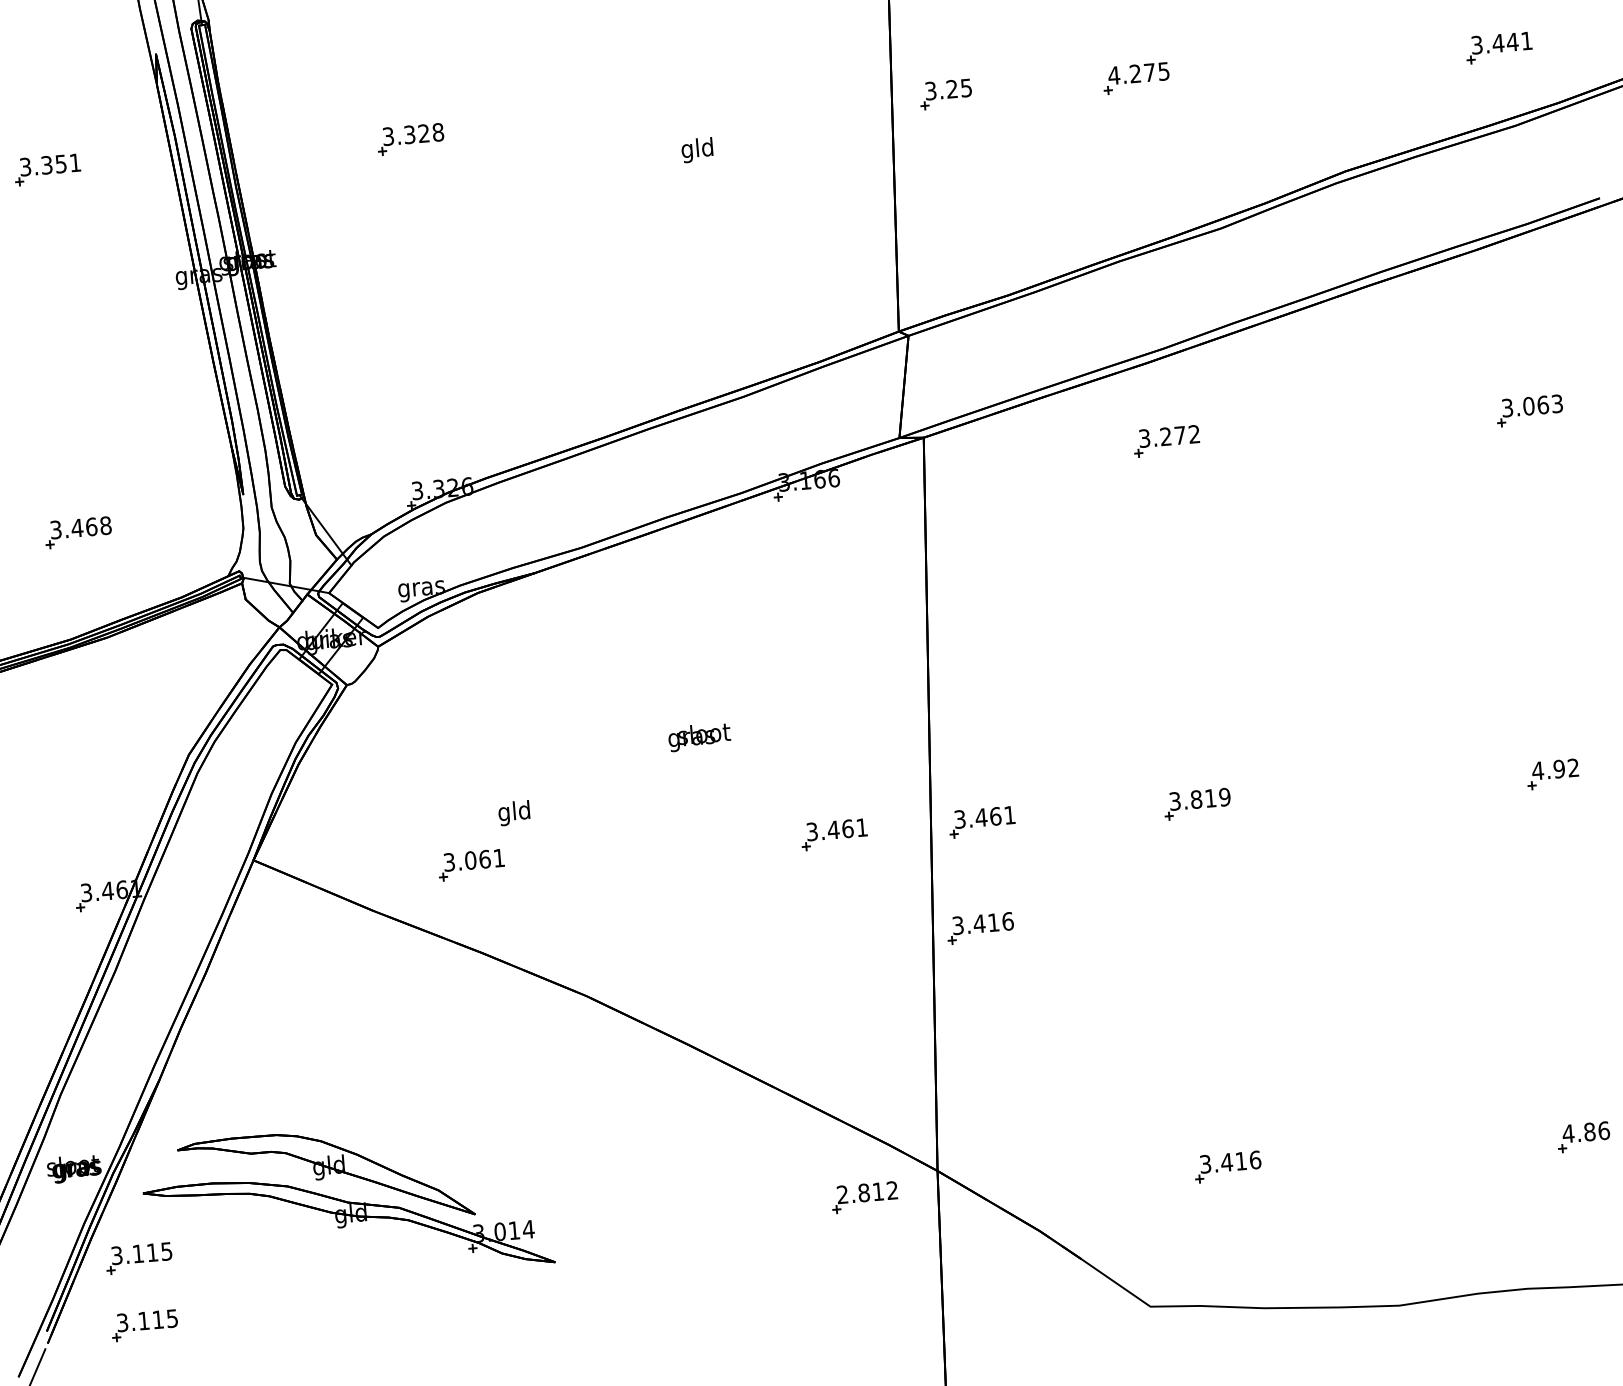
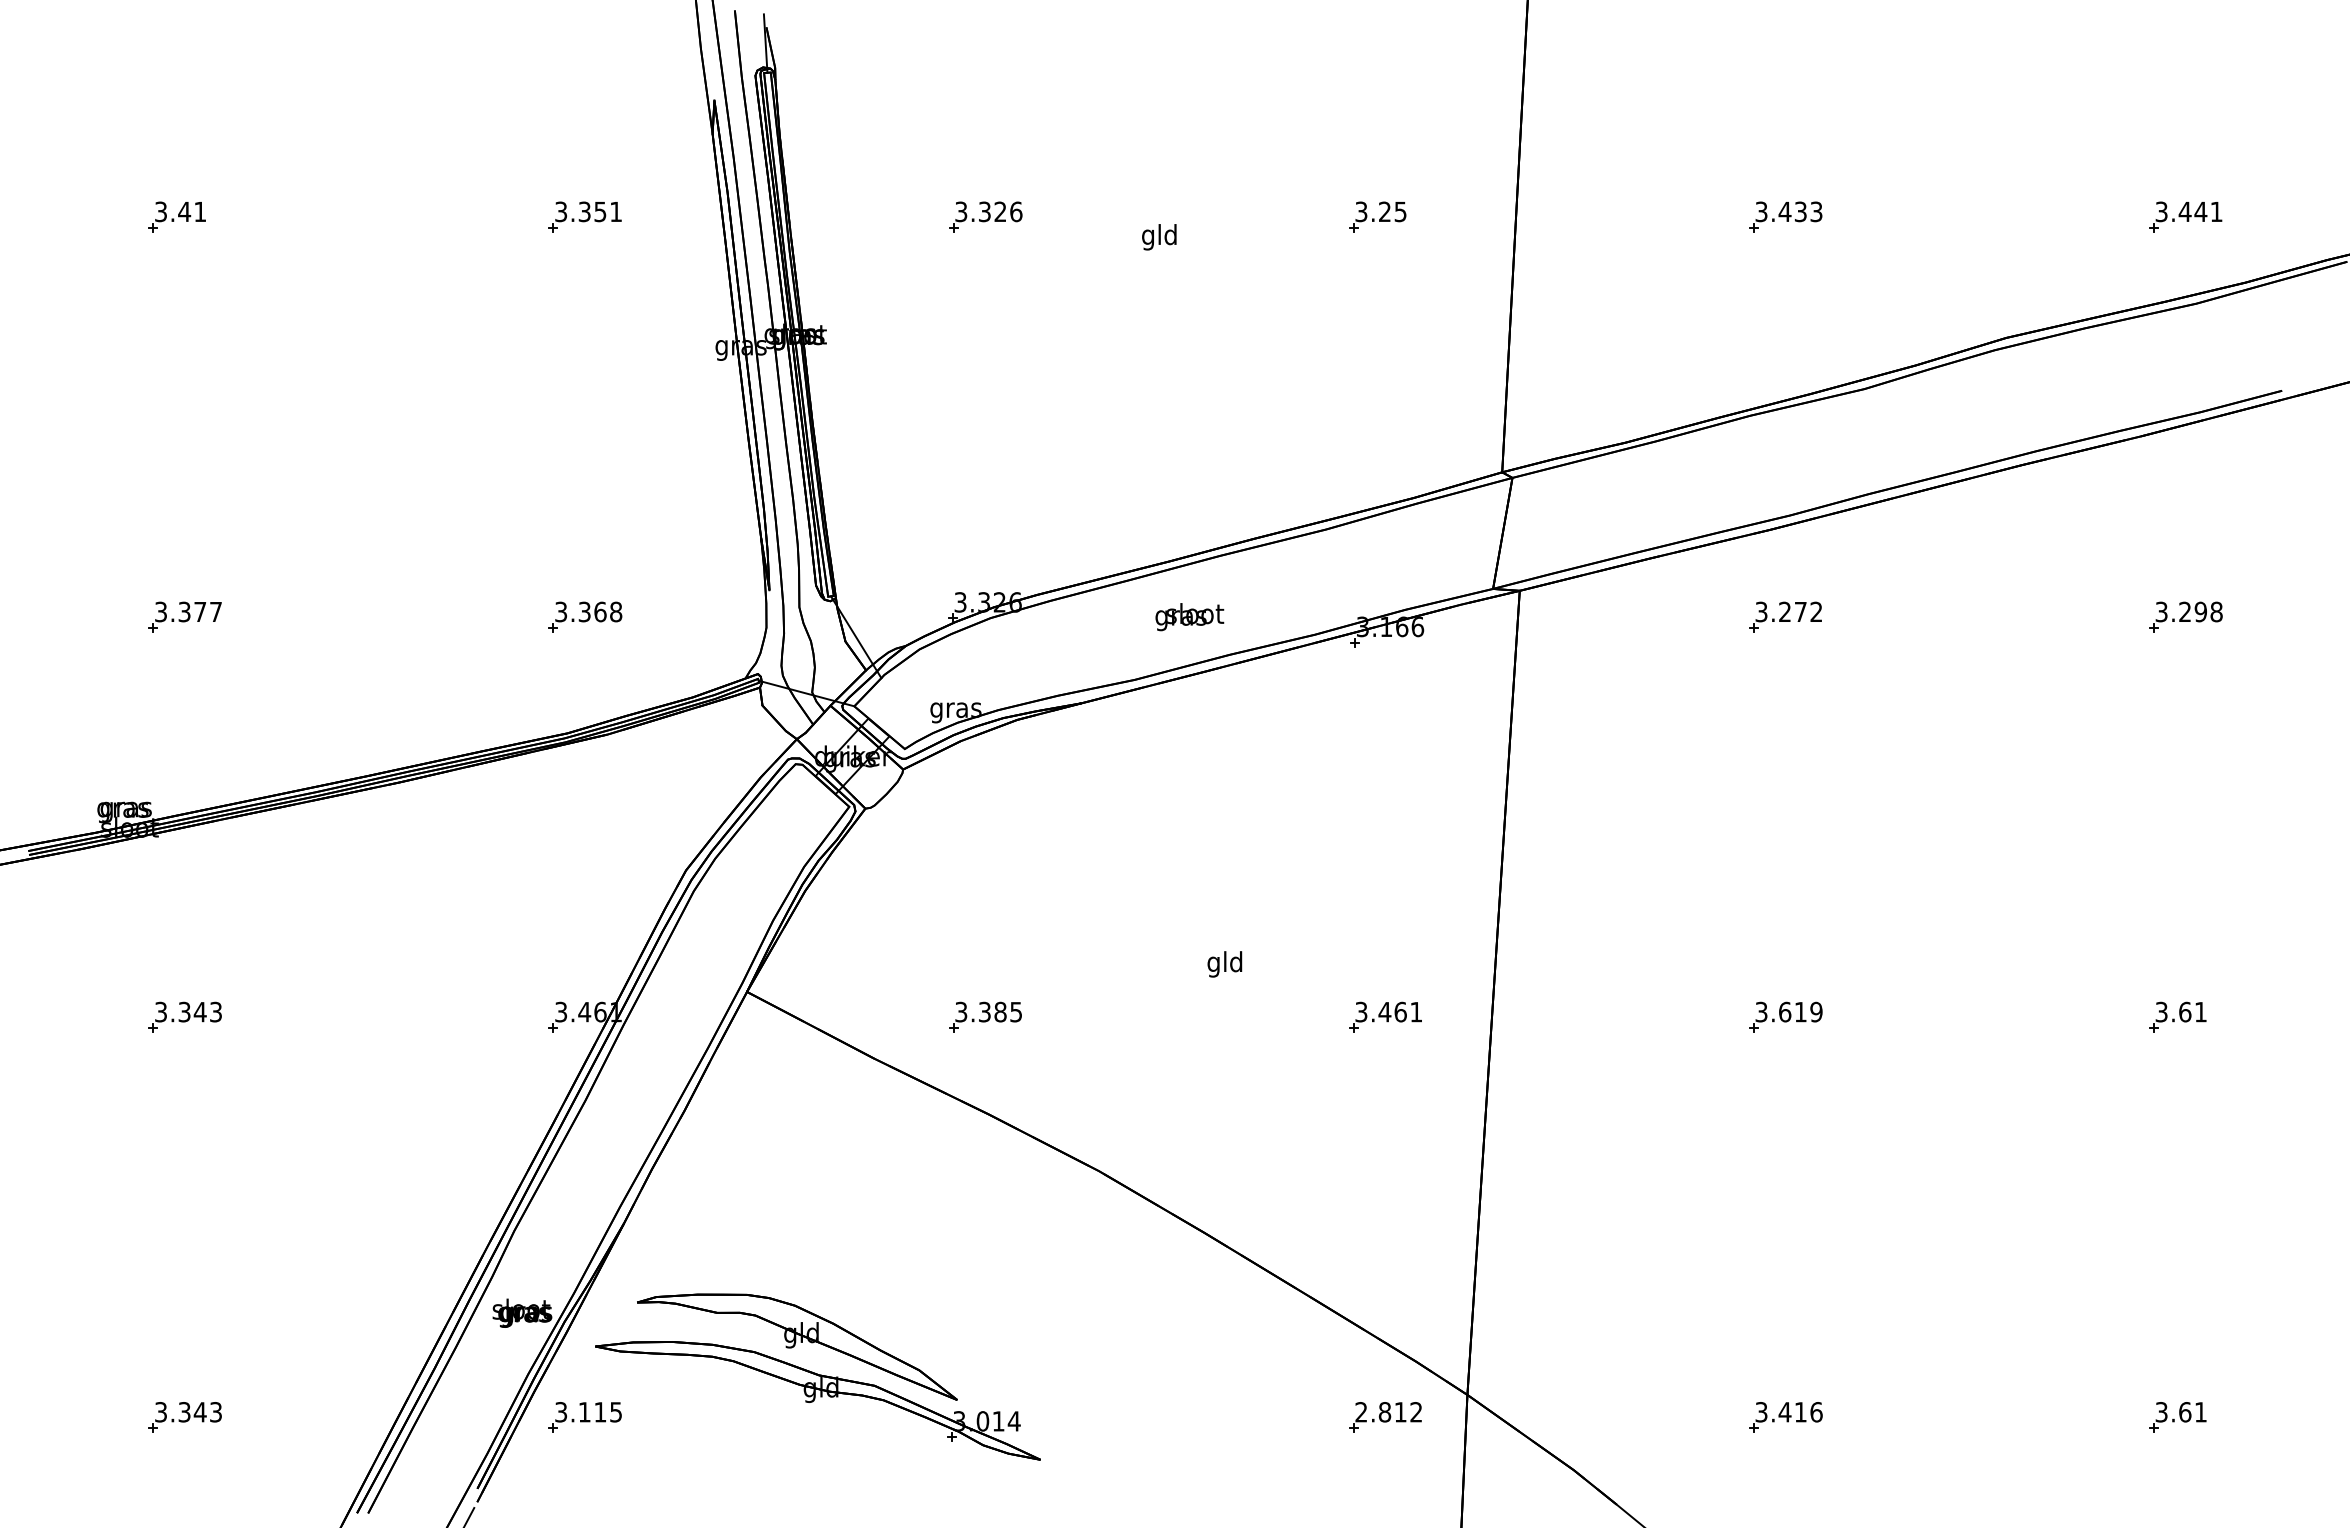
text: (1138, 73) -> (1788, 211), 4.275 -> 3.433
part: (945, 93) -> (1377, 216), moved
text: (438, 132) -> (1016, 211), 3.328 -> 3.326
text: (697, 150) -> (1159, 237), moved
text: (1542, 404) -> (2200, 611), 3.063 -> 3.298
text: (77, 527) -> (584, 611), 3.468 -> 3.368
text: (699, 737) -> (1189, 617), moved
text: (1555, 768) -> (2180, 1011), 4.92 -> 3.61
text: (1196, 798) -> (1785, 1011), 3.819 -> 3.619
text: (513, 813) -> (1224, 964), moved
part: (982, 821) -> (1548, 1016), removed
text: (483, 858) -> (999, 1011), 3.061 -> 3.385
part: (980, 928) -> (1536, 1133), removed
text: (1586, 1132) -> (2181, 1412), 4.86 -> 3.61
part: (144, 1325) -> (584, 1491), removed

